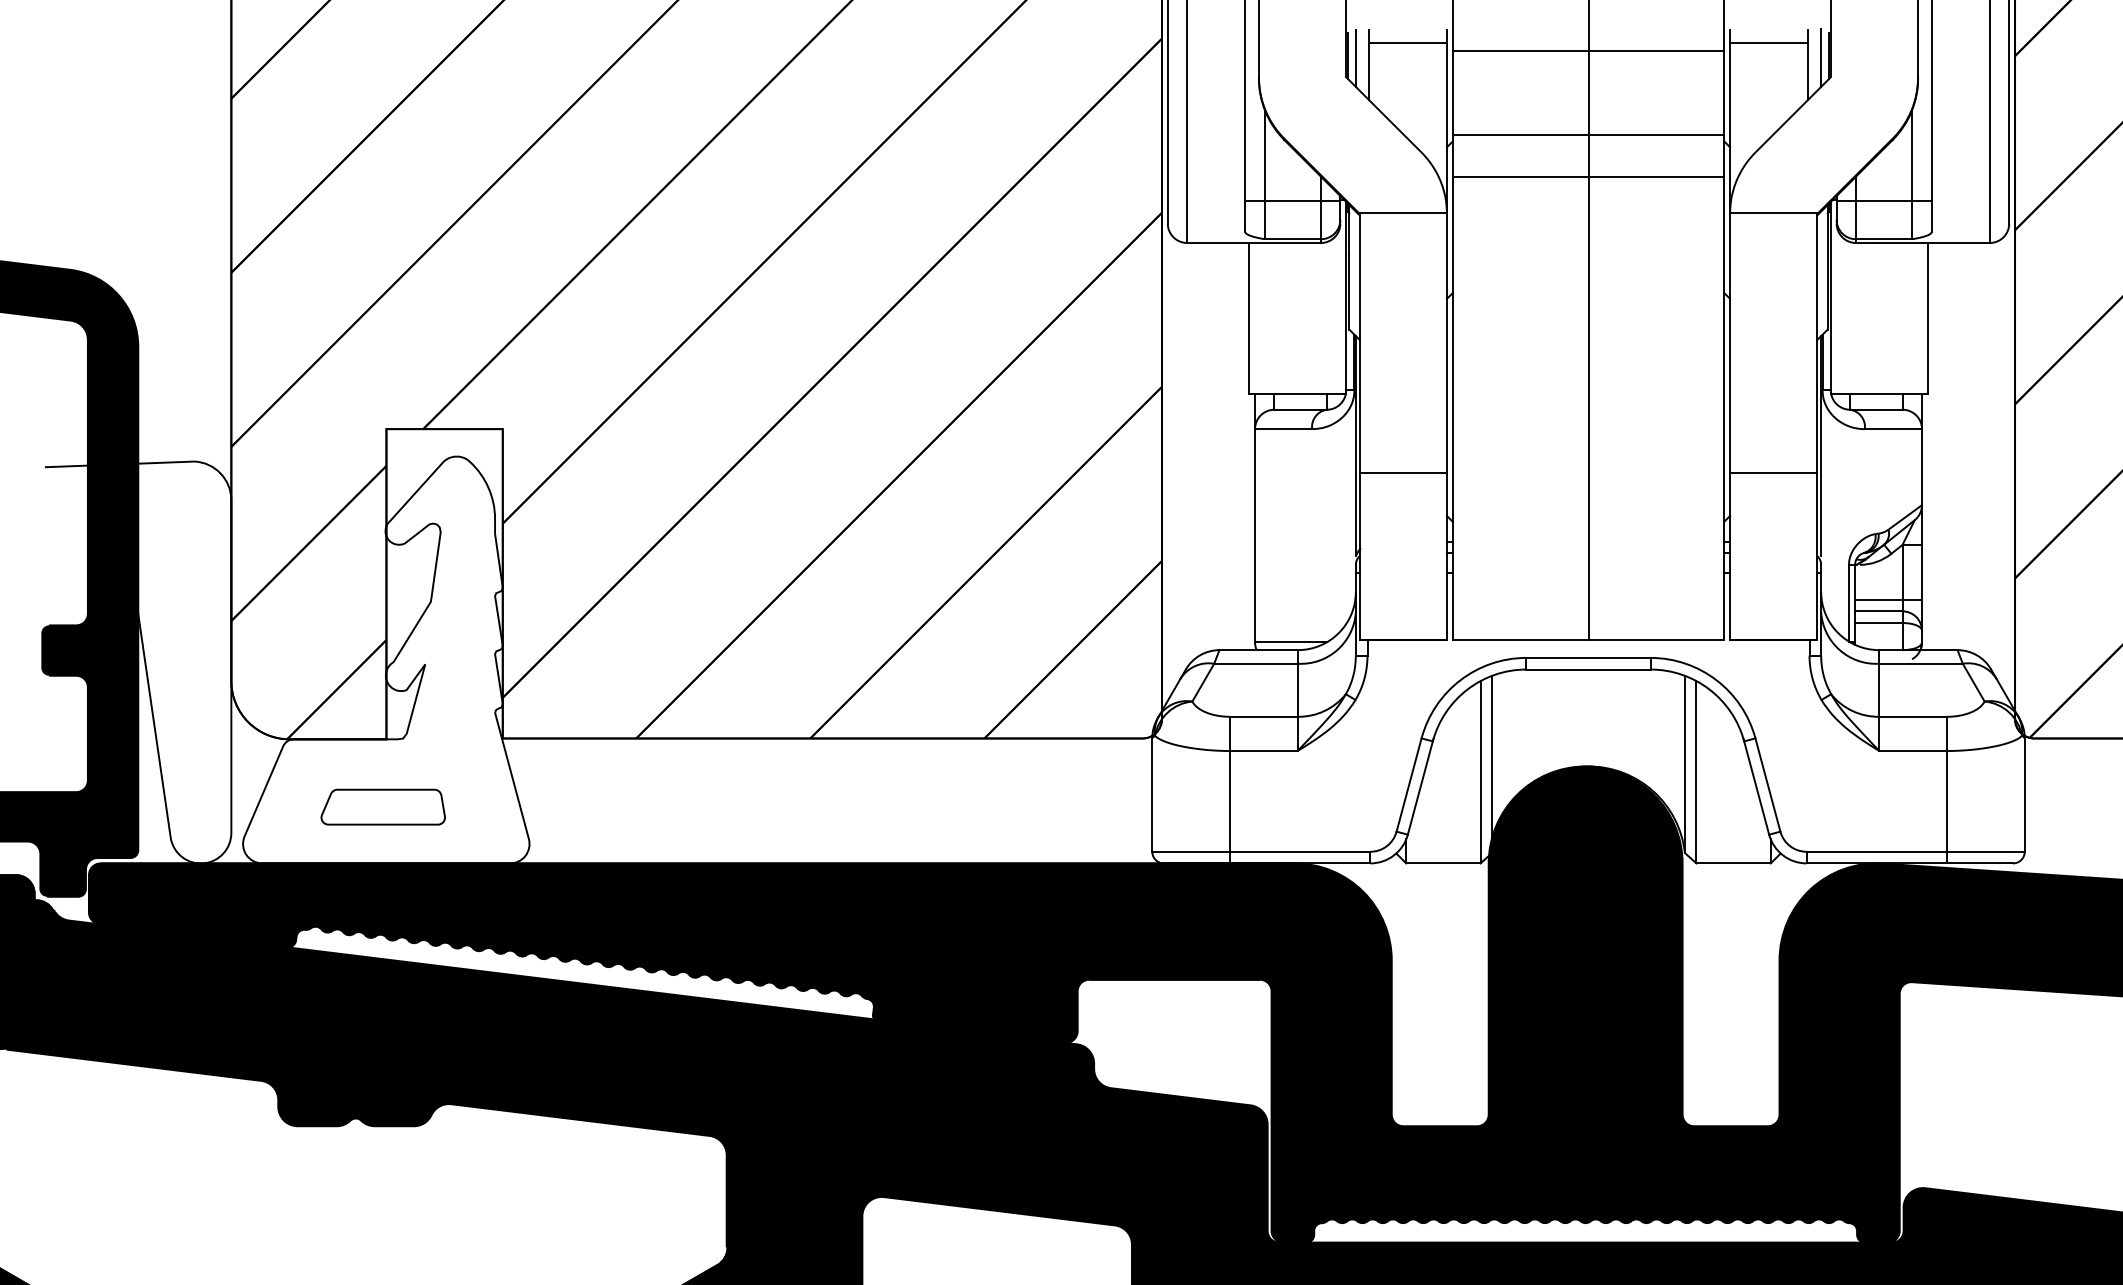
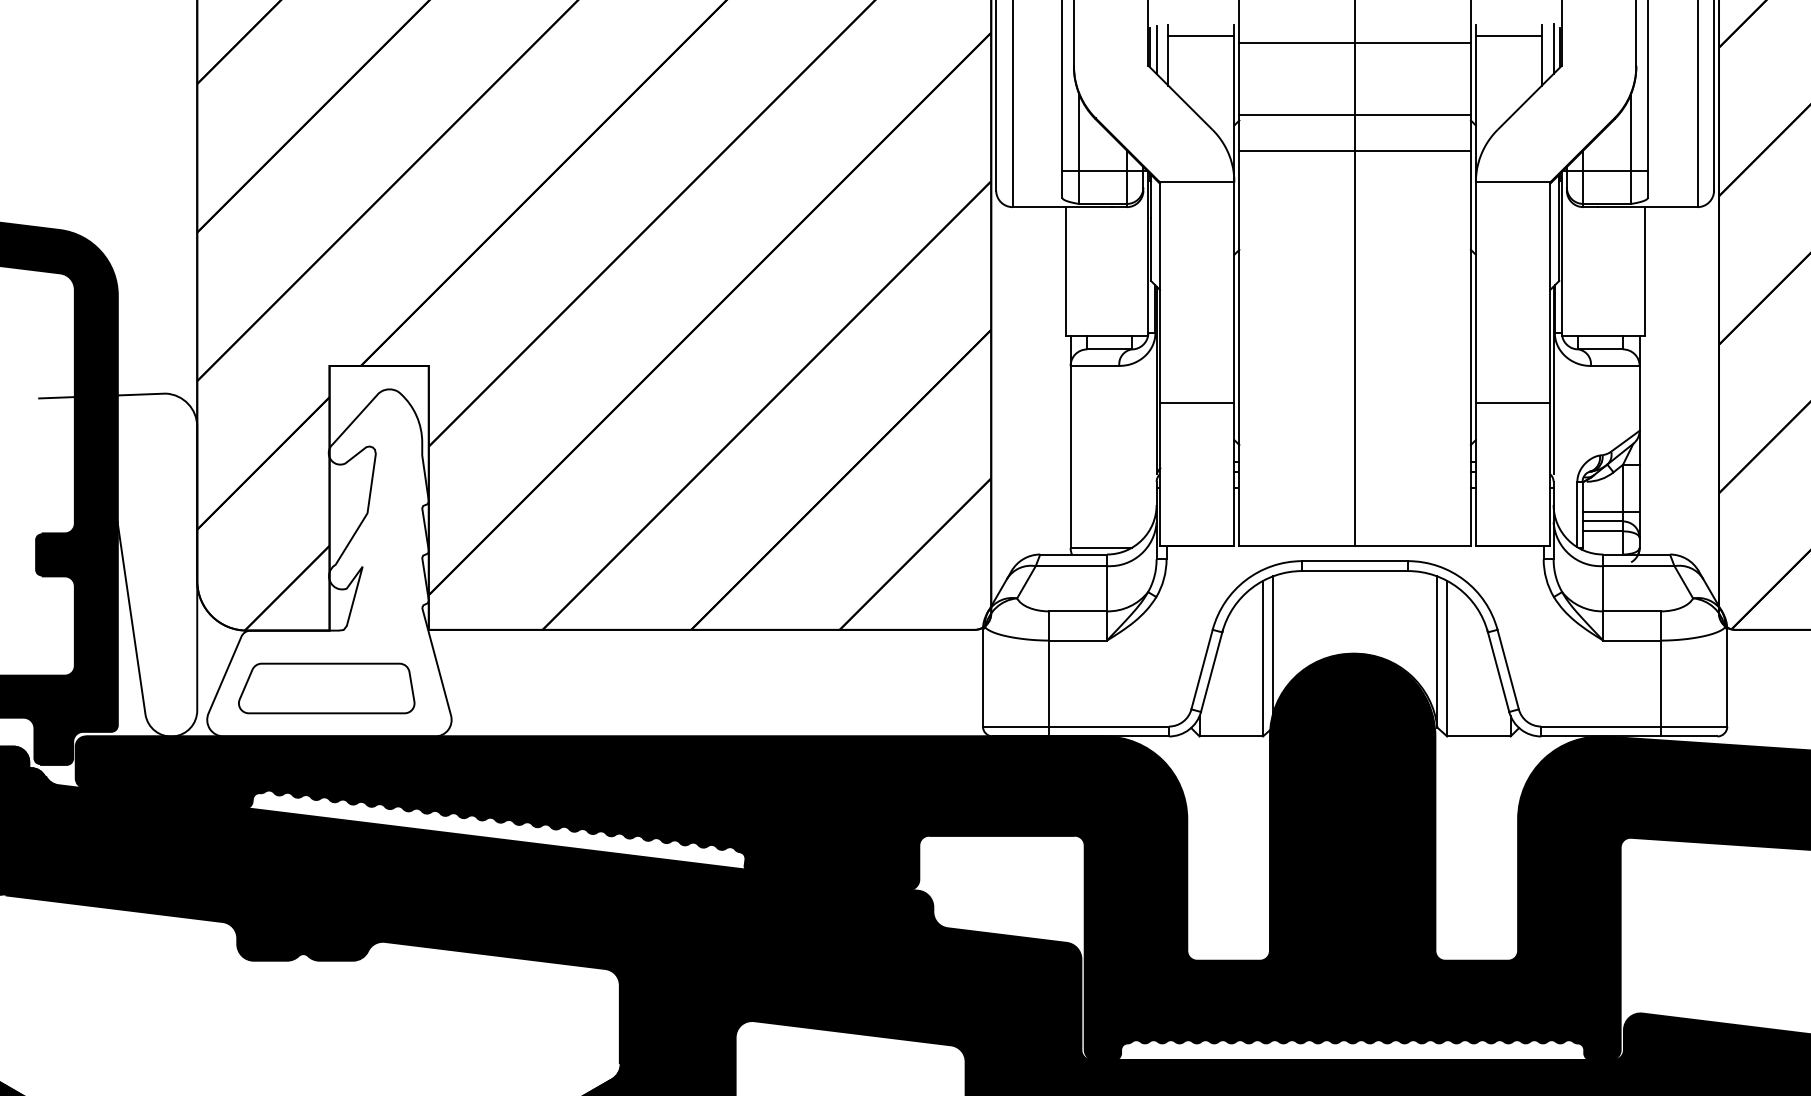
part: (382, 807) -> (326, 688), size x1.67

